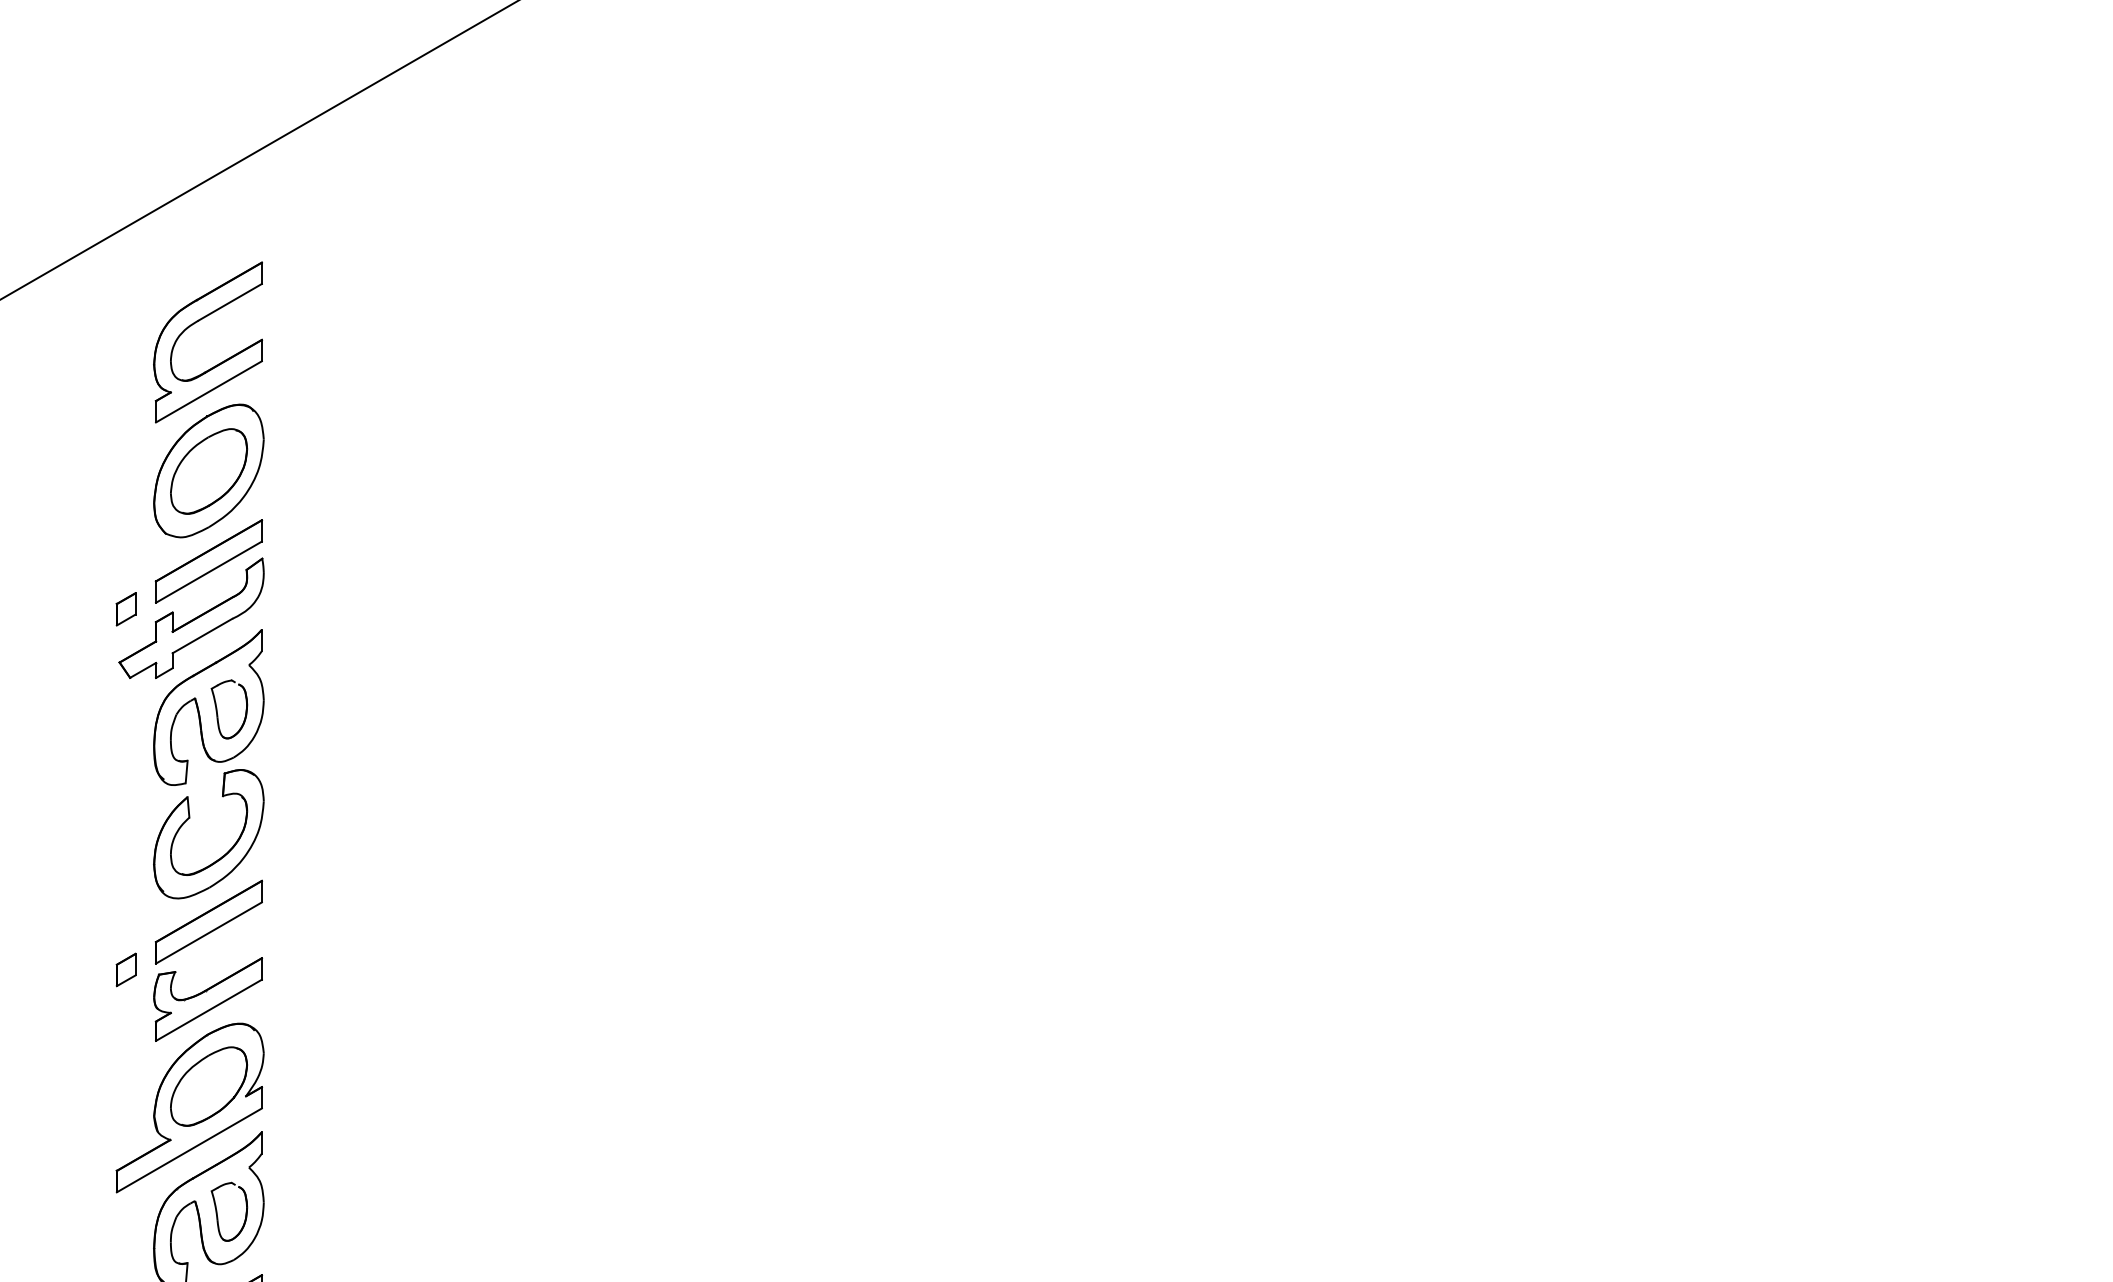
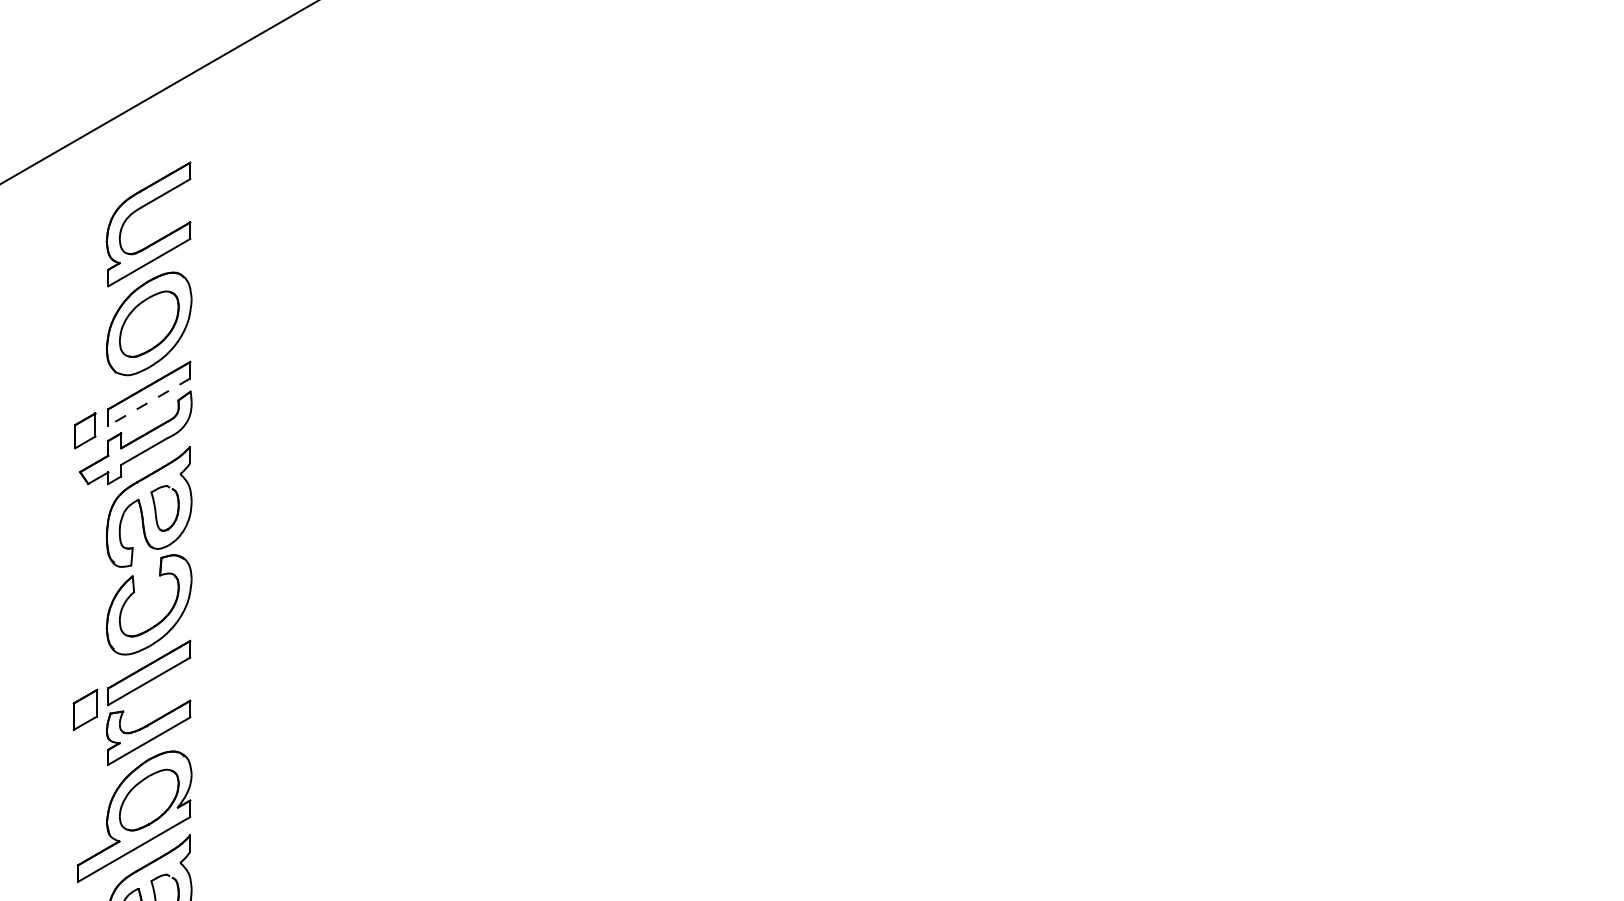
line: (208, 572) -> (148, 402), solid -> dashed
part: (125, 609) -> (84, 431), size x1.4
part: (125, 969) -> (84, 709), size x1.6

